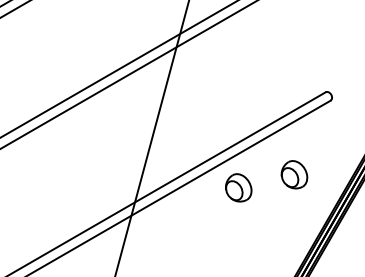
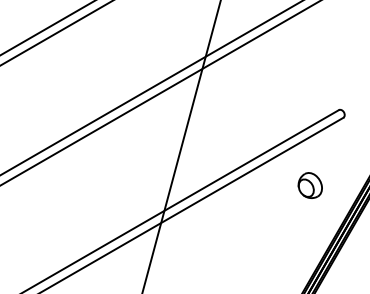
part: (237, 187) -> (258, 197), removed

